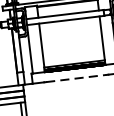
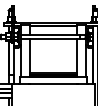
line: (76, 78) -> (53, 84), dashed -> solid

